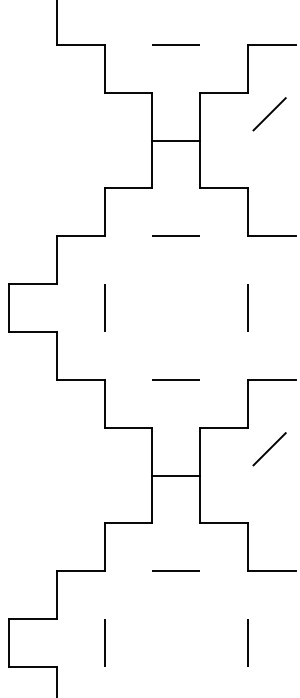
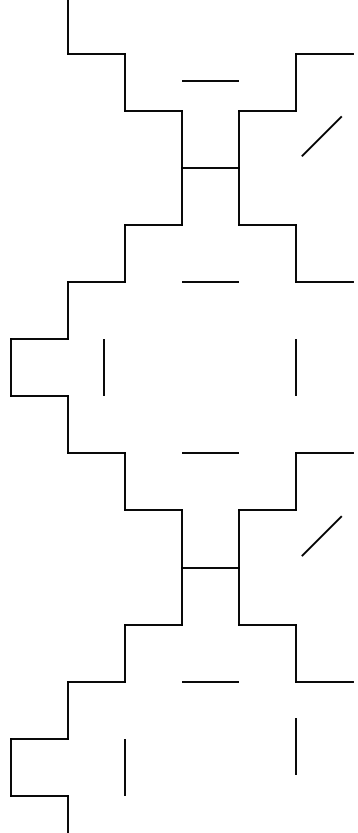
line: (176, 44) -> (210, 80), moved
line: (104, 307) -> (103, 367), moved
line: (247, 643) -> (295, 746), moved

